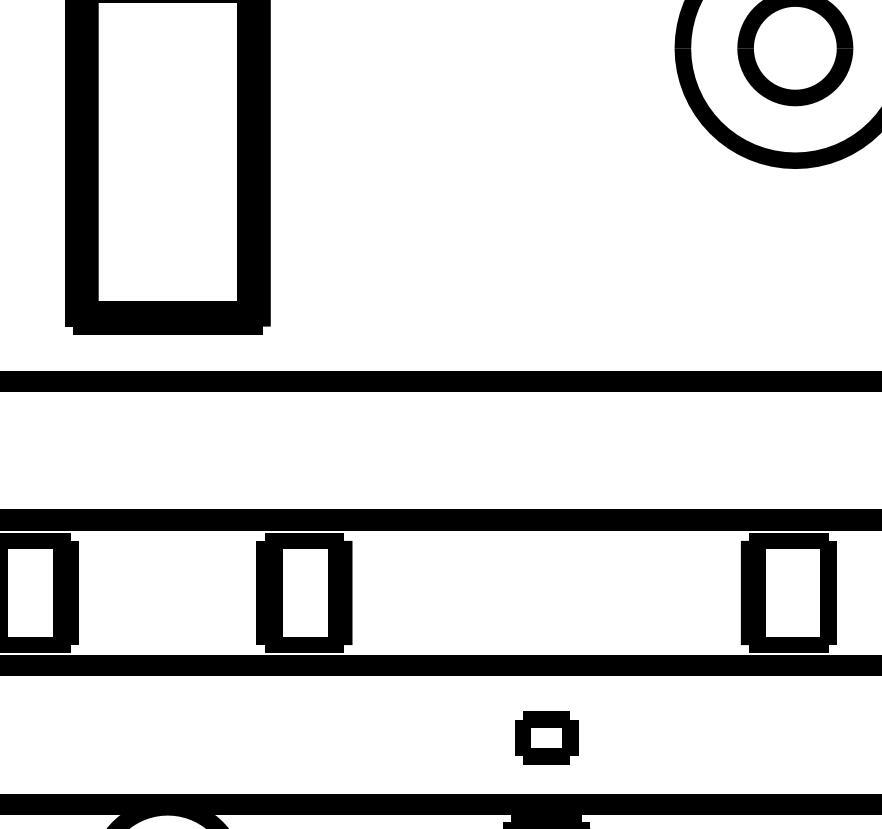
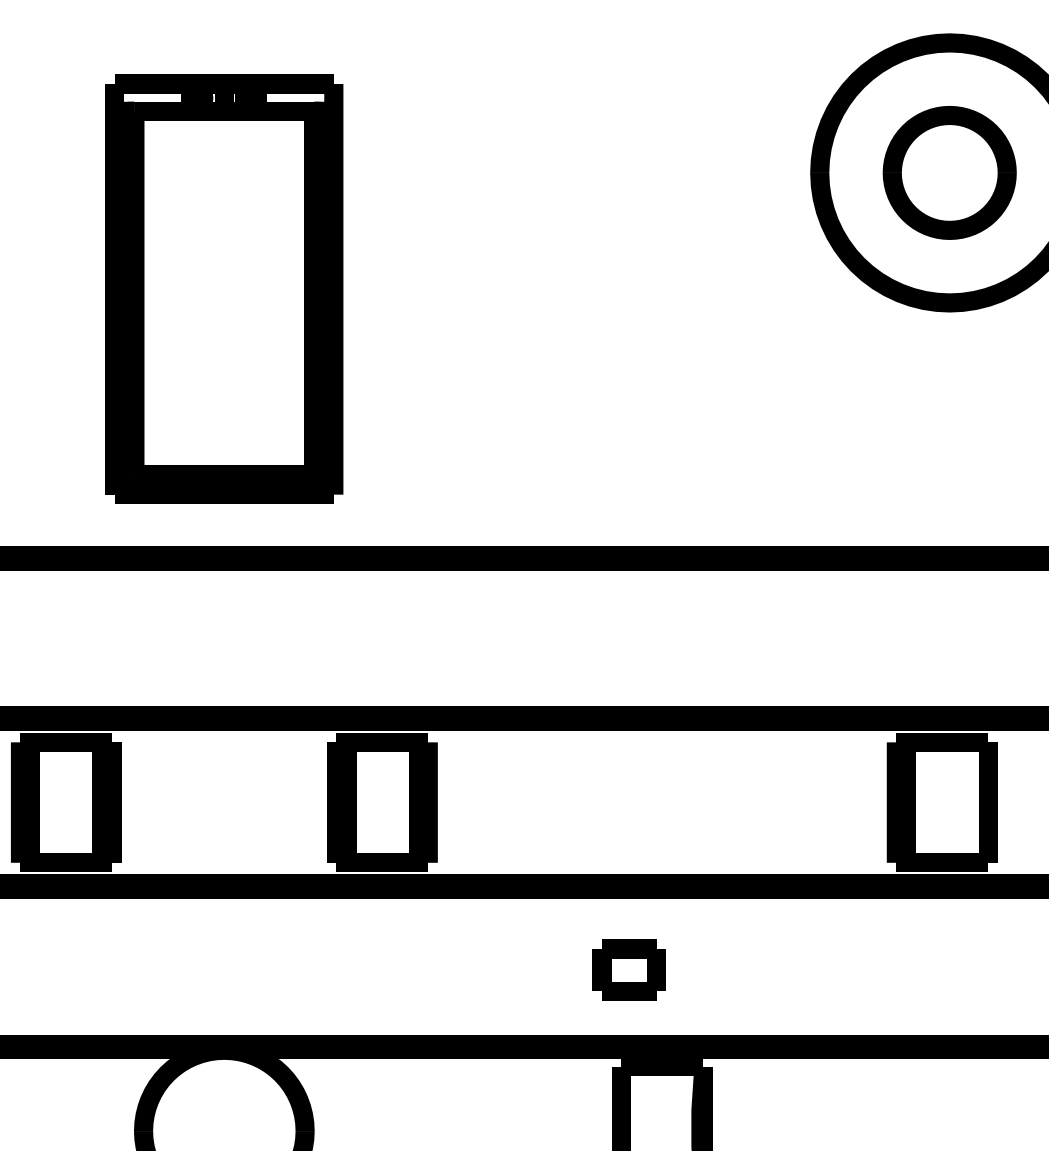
part: (545, 737) -> (628, 969), moved

